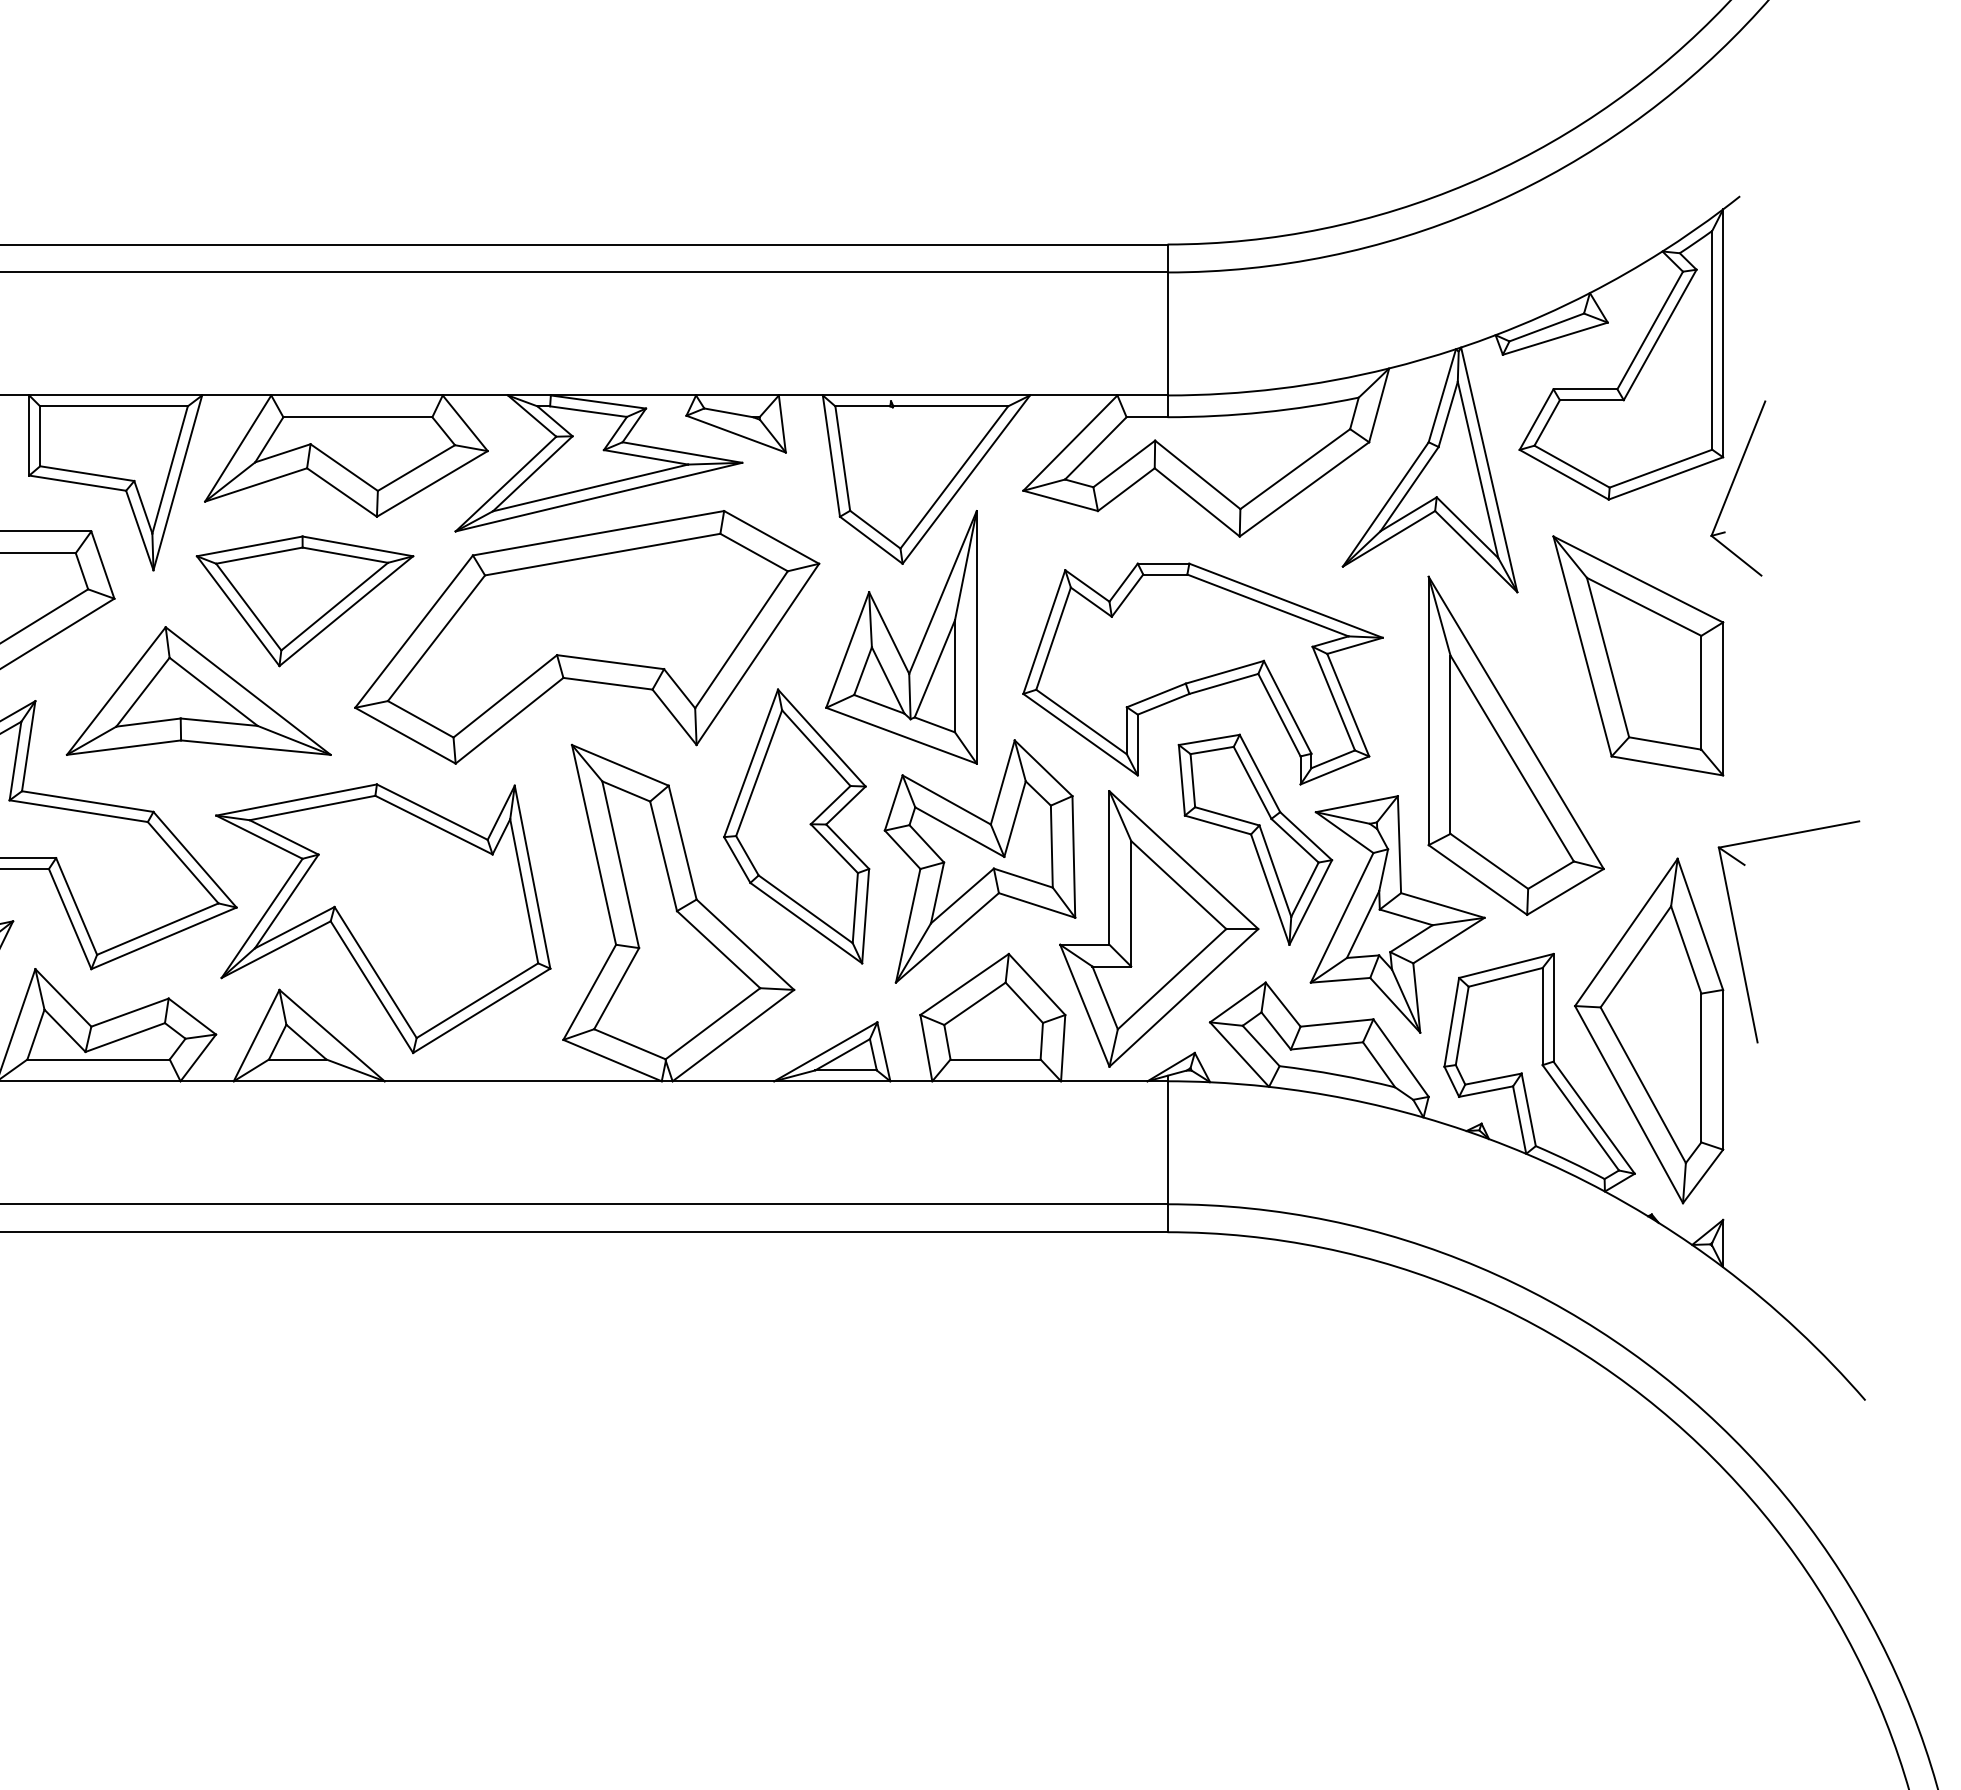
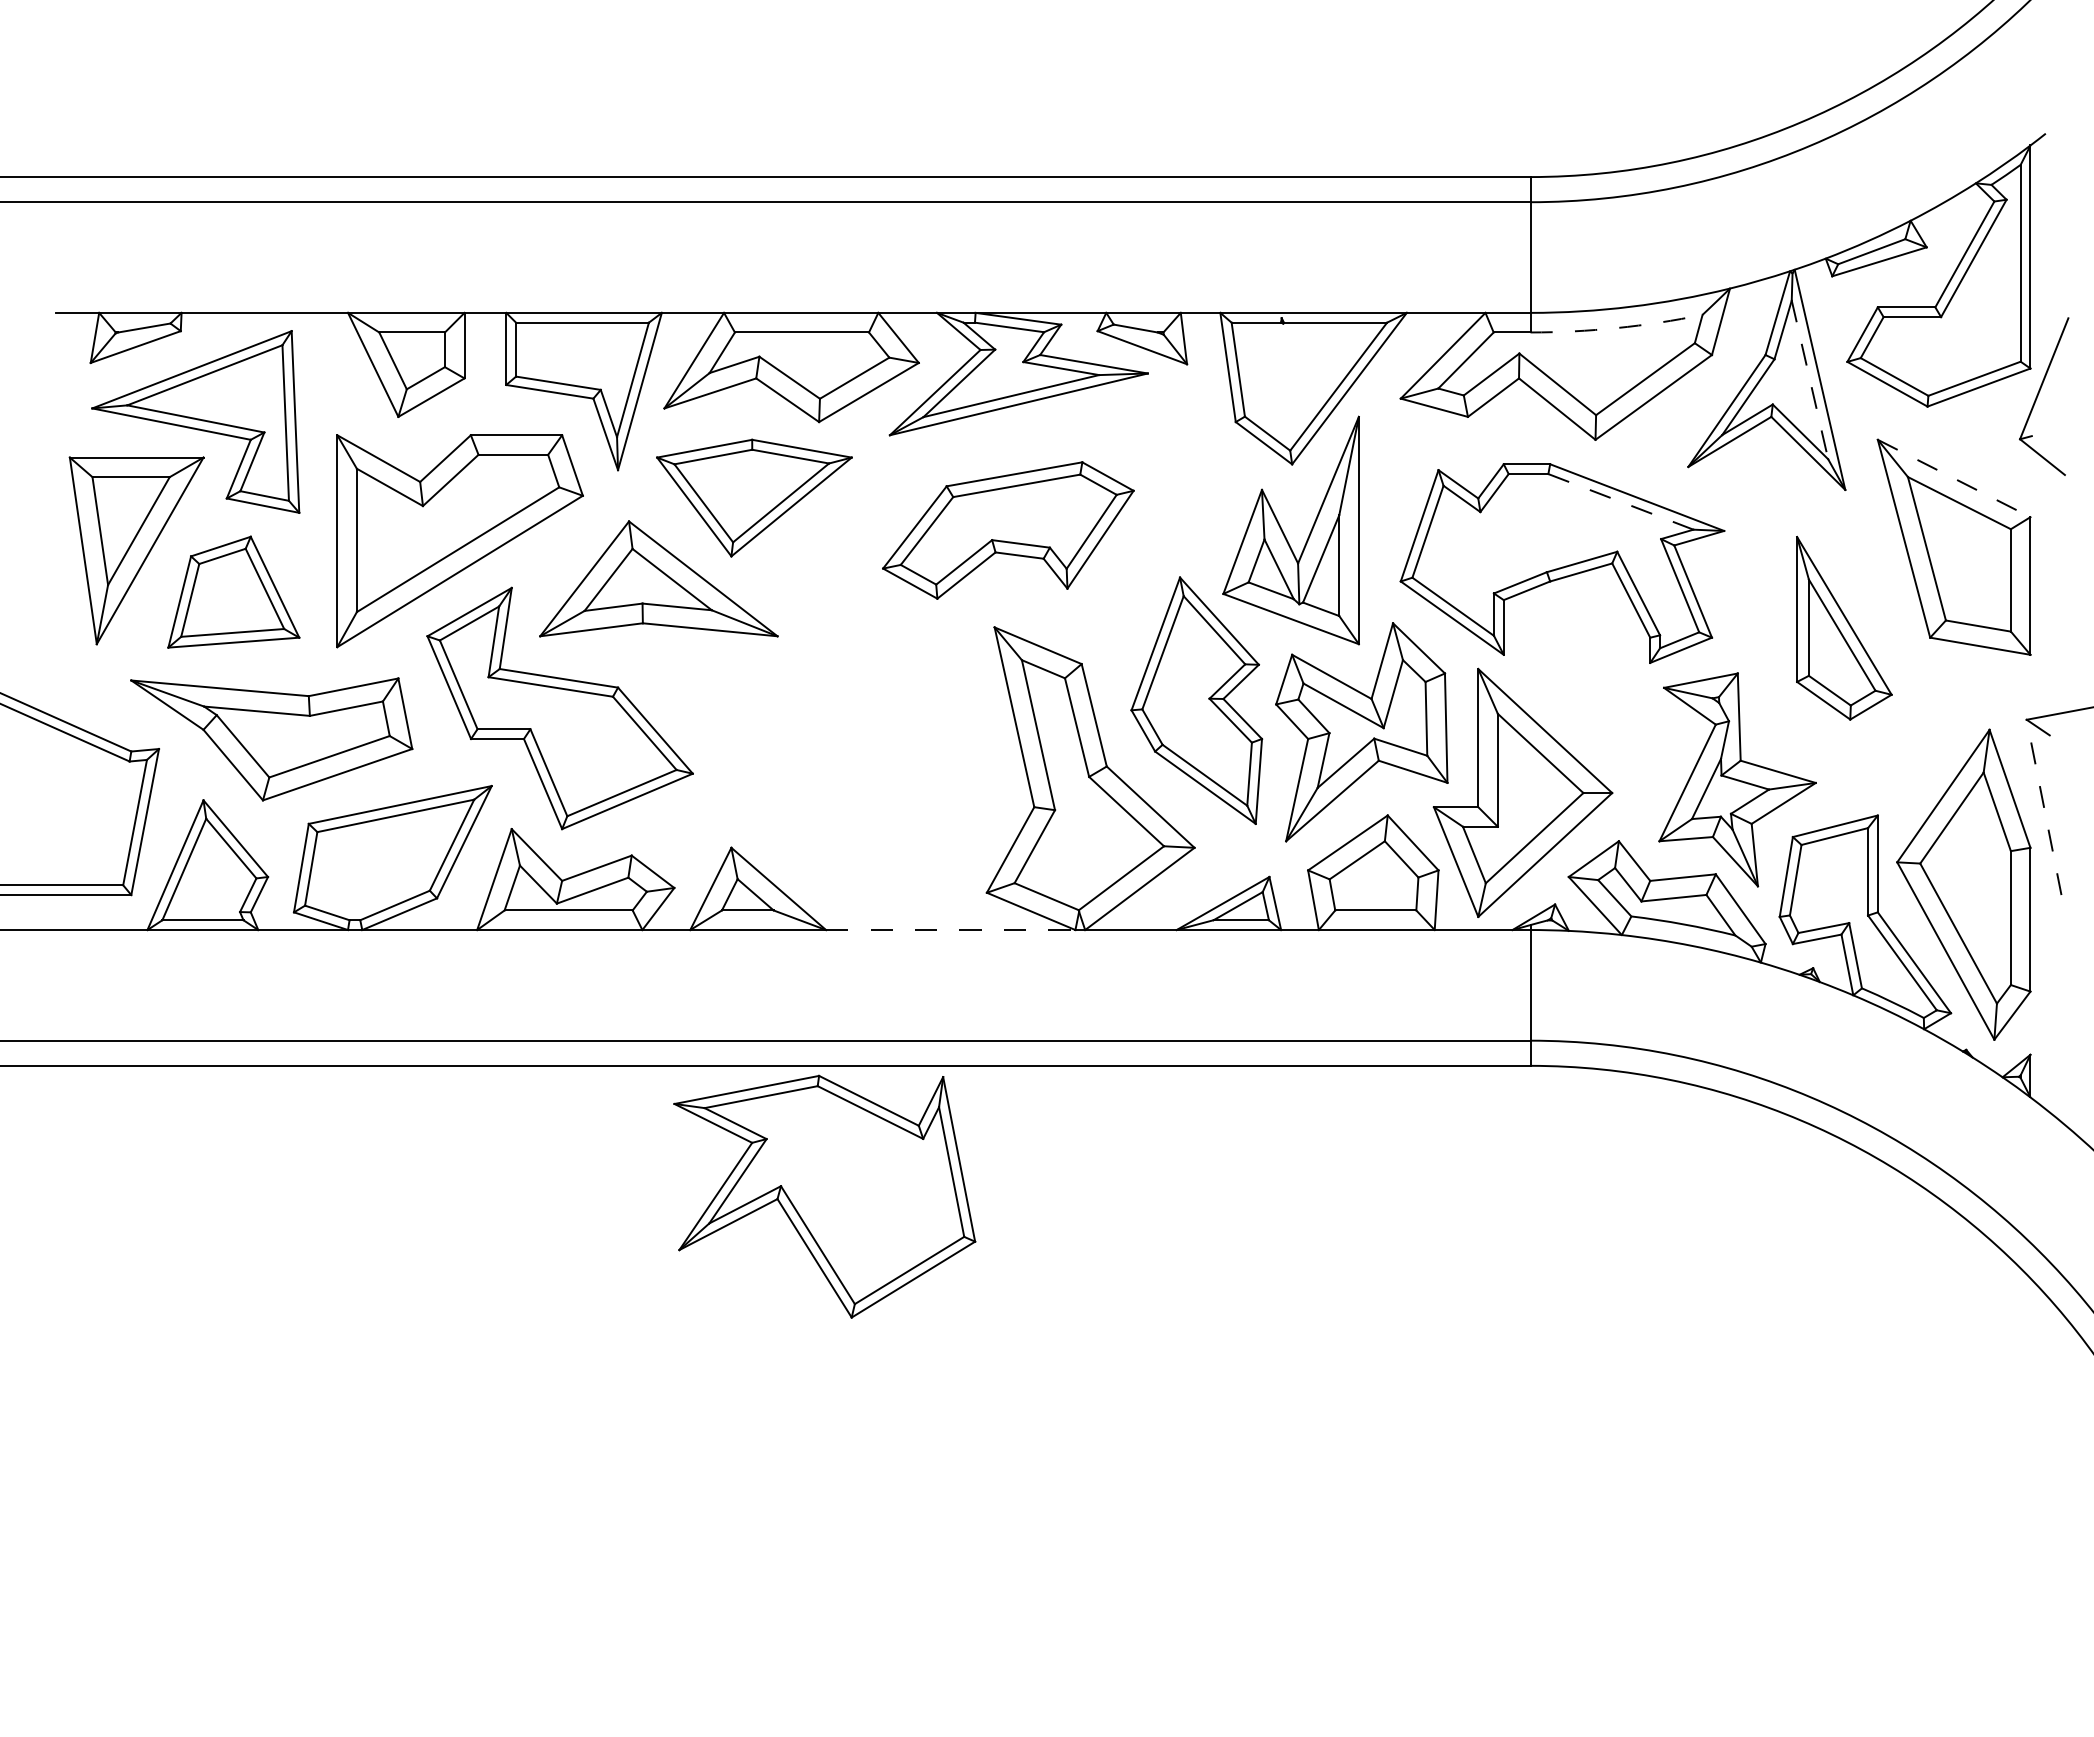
arc: (1264, 412) -> (1617, 328), solid -> dashed
line: (1478, 470) -> (1810, 380), solid -> dashed
line: (1638, 579) -> (1954, 478), solid -> dashed
line: (1267, 605) -> (1620, 501), solid -> dashed
part: (587, 637) -> (1008, 530), size x0.6
part: (1516, 746) -> (1844, 628), size x0.6
part: (1255, 839) -> (1609, 712), removed
part: (382, 918) -> (824, 1196), moved
line: (1737, 944) -> (2043, 806), solid -> dashed
line: (522, 1081) -> (950, 930), solid -> dashed

